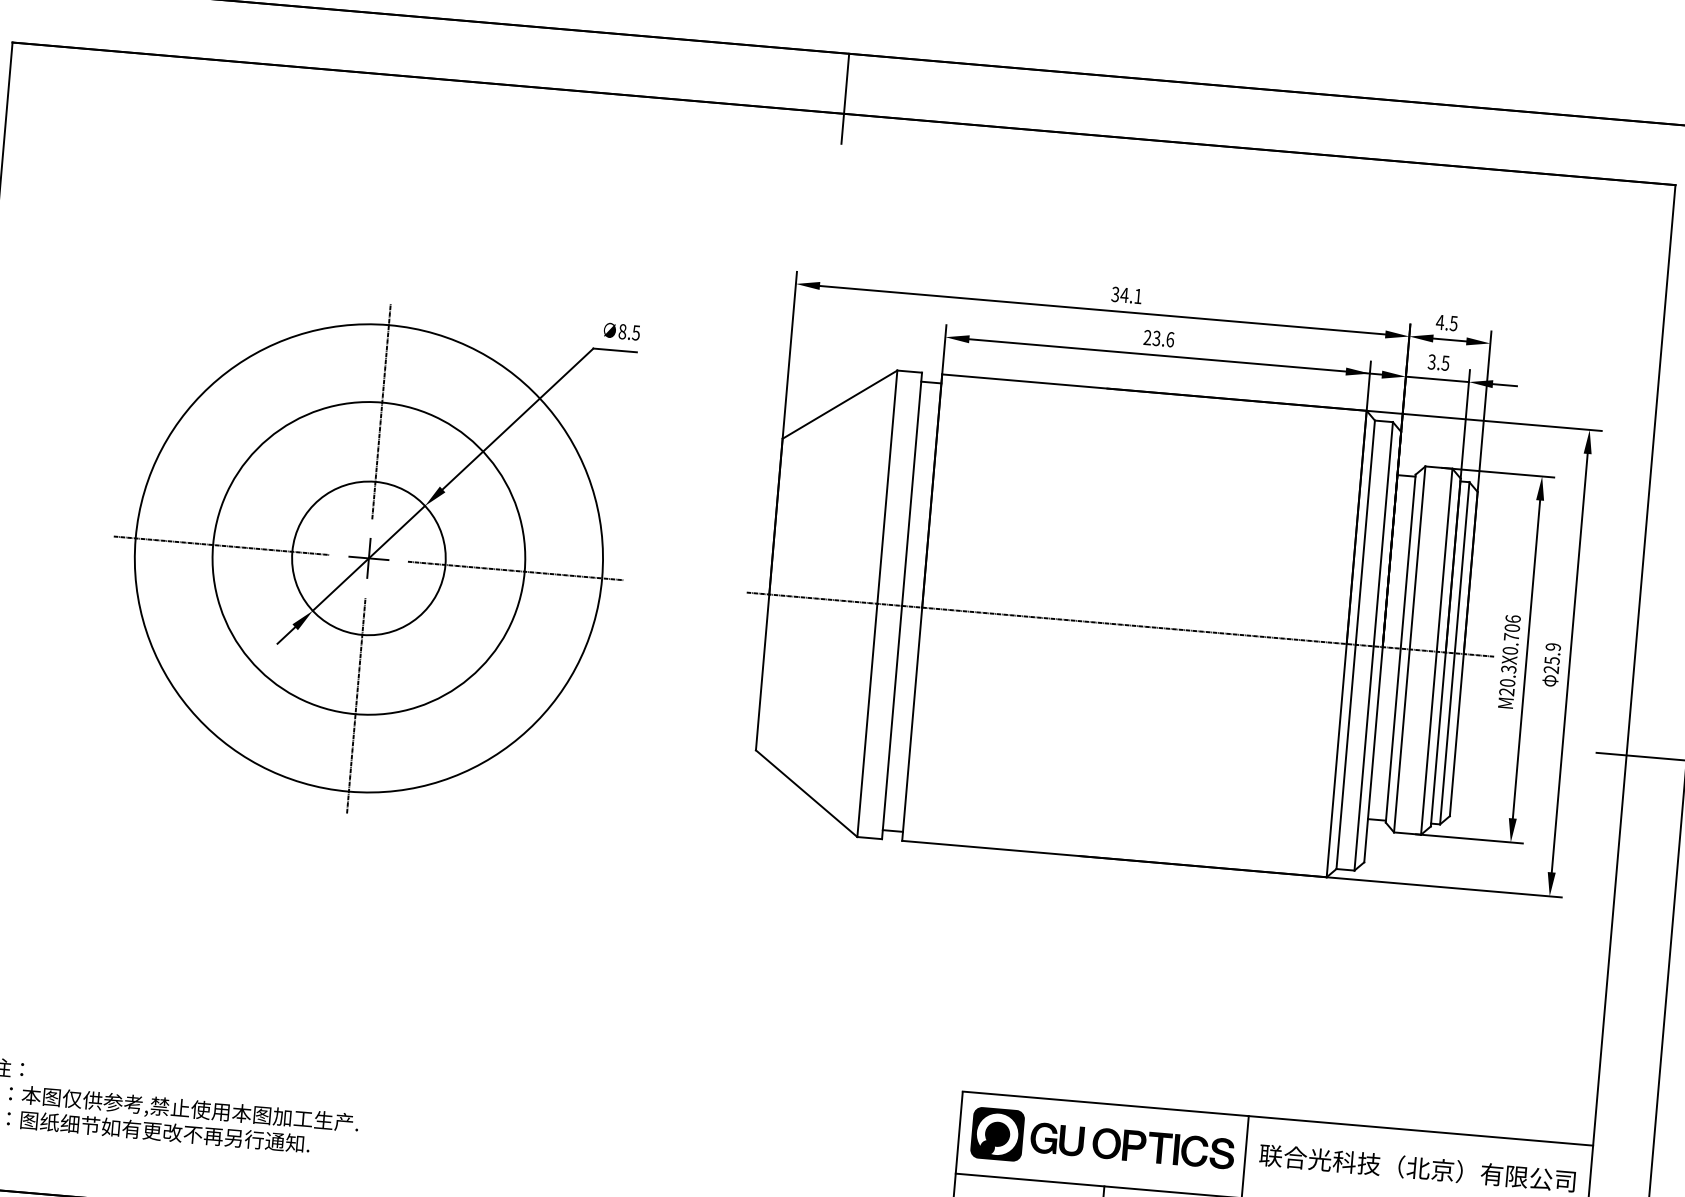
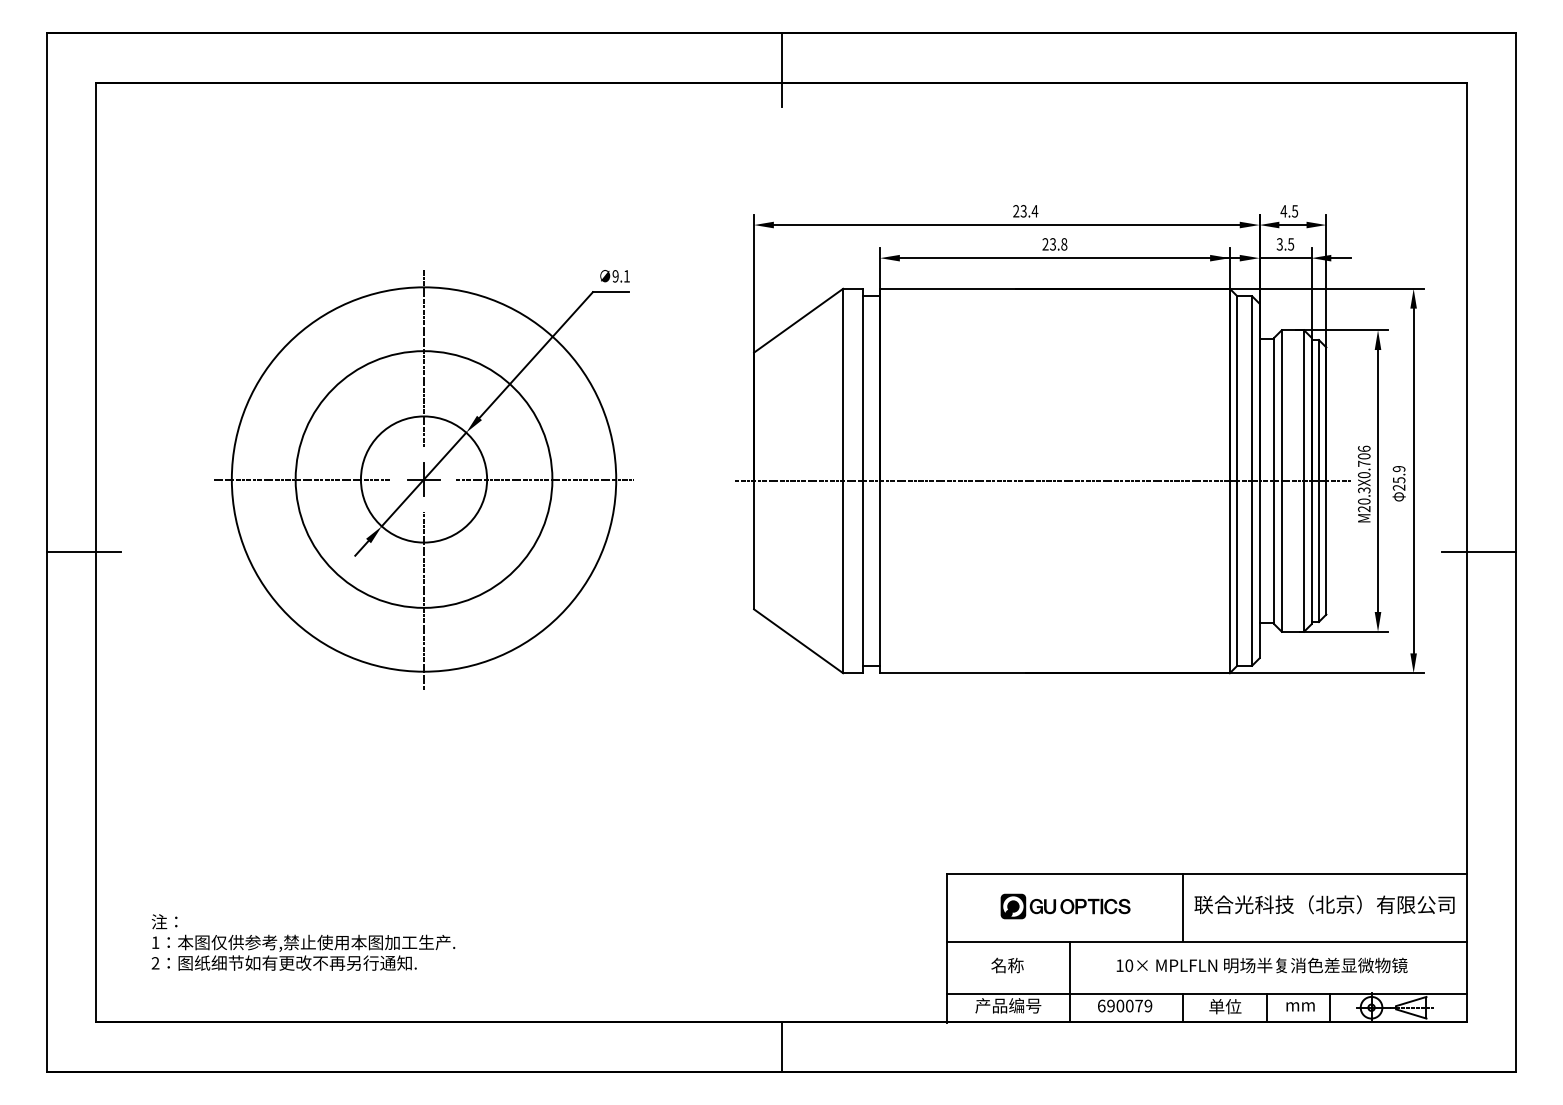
text: (1126, 295) -> (1025, 211), 34.1 -> 23.4
text: (628, 332) -> (620, 276), 8.5 -> 9.1
text: (1170, 339) -> (1064, 244), 23.6 -> 23.8
part: (1102, 1143) -> (1065, 906), size x0.6

